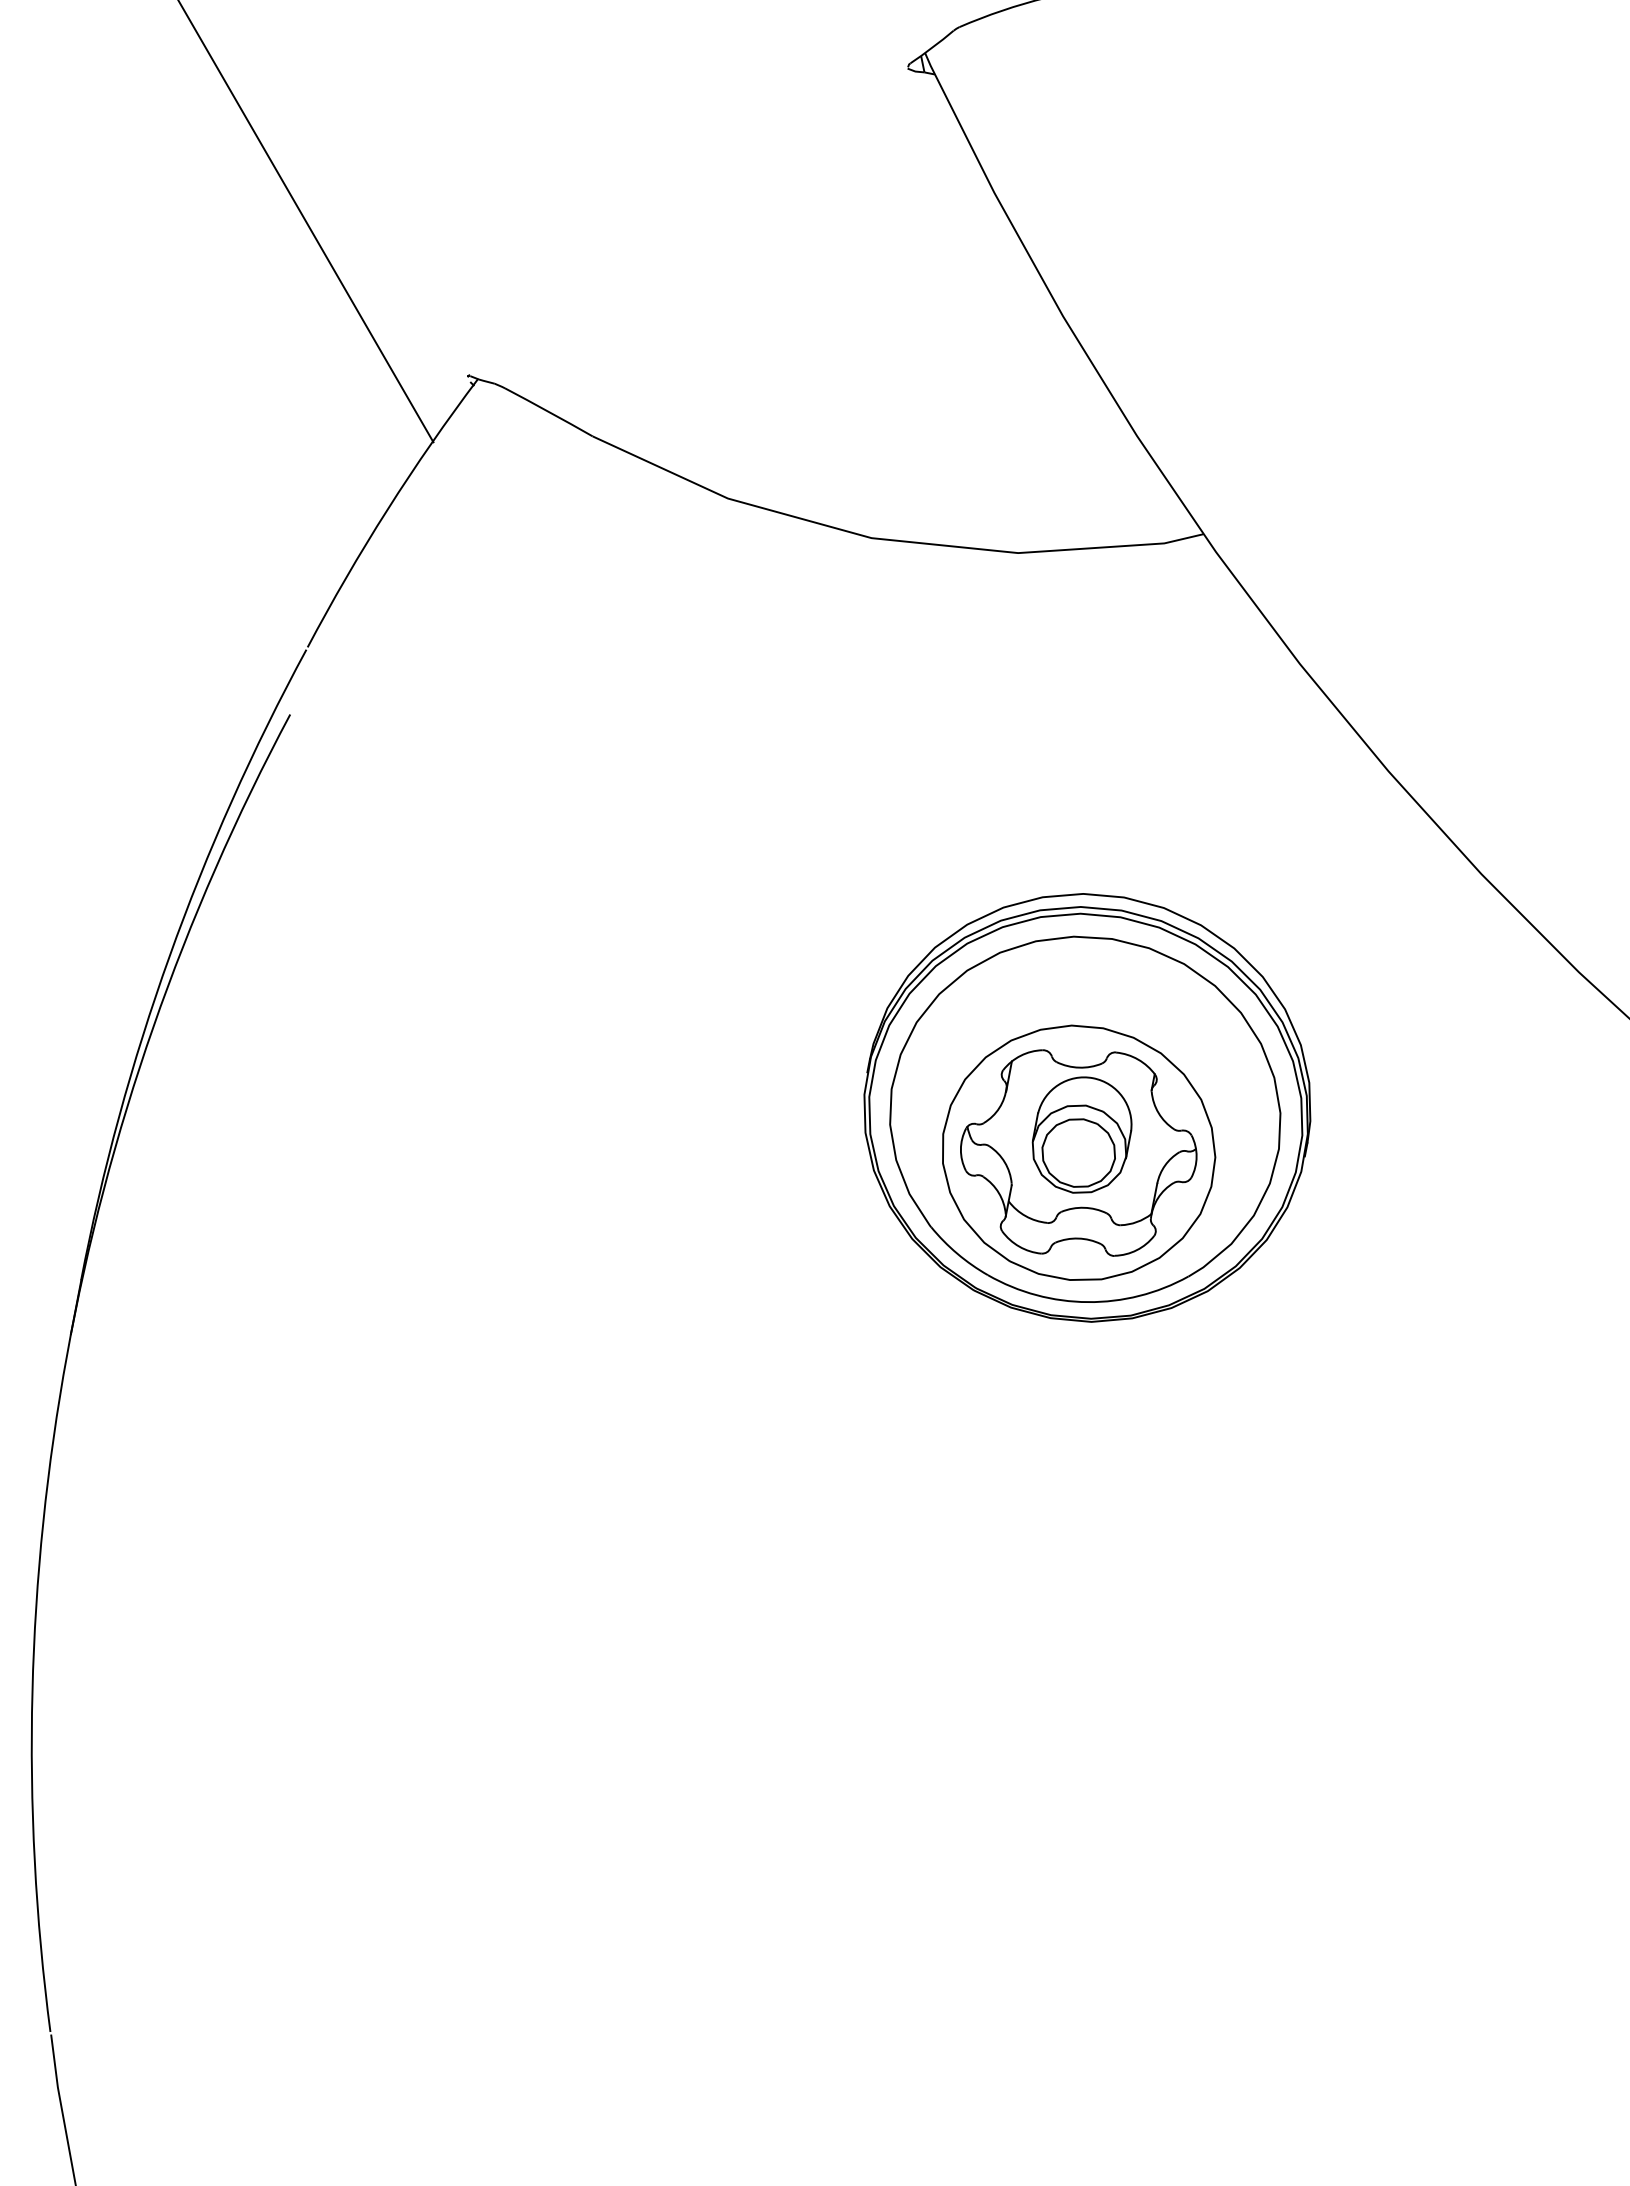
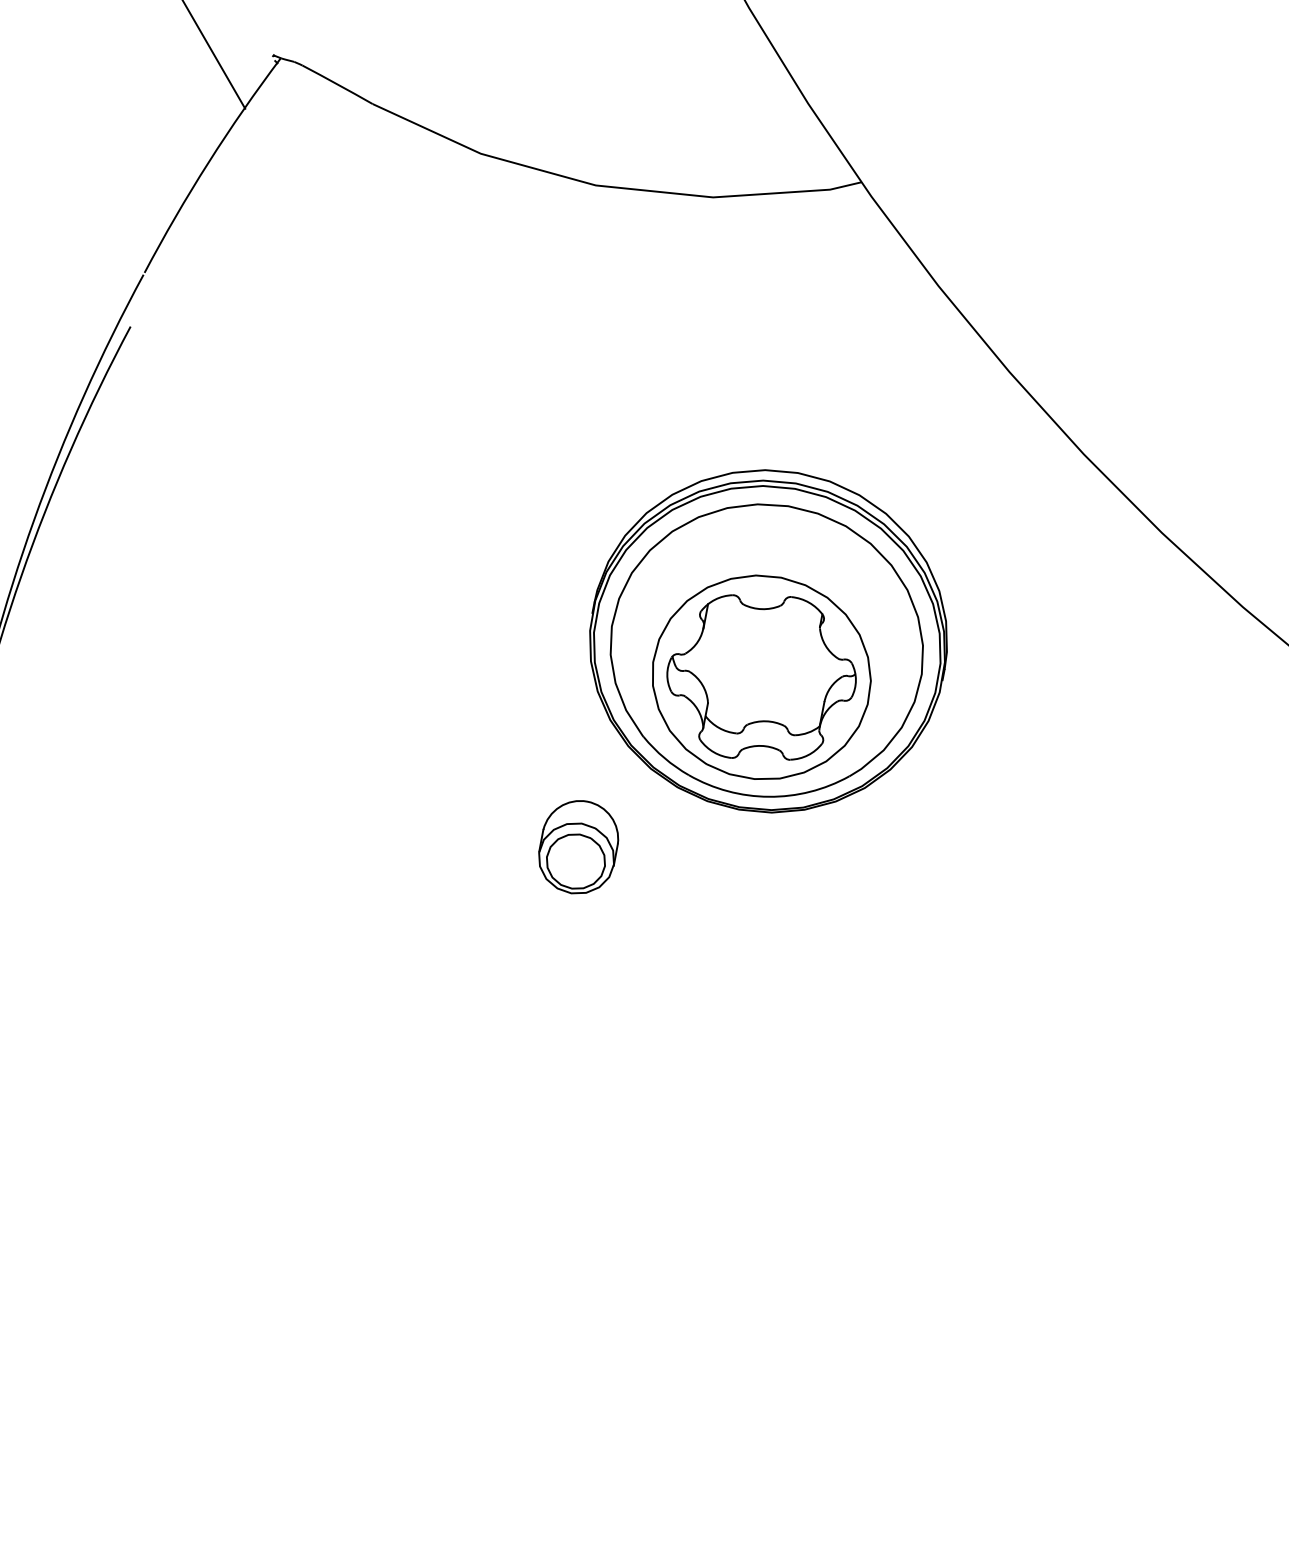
part: (1081, 1134) -> (578, 846), moved

